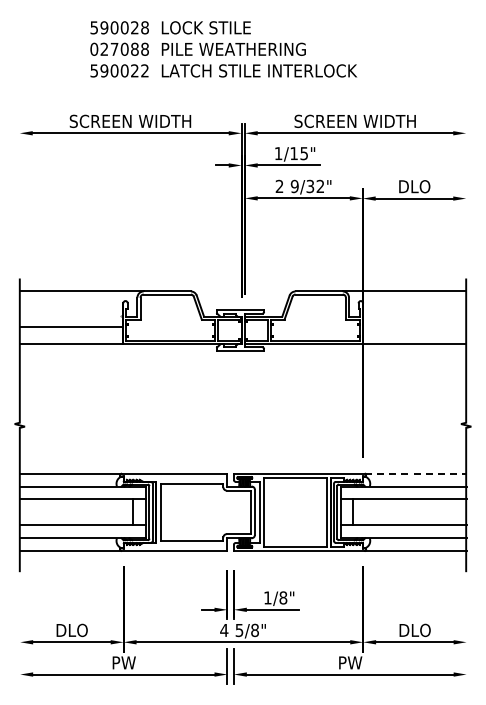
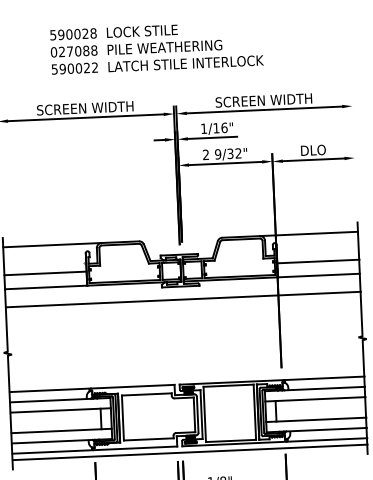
text: (304, 153) -> (224, 127), 1/15" -> 1/16"
line: (414, 326) -> (318, 261), added
line: (243, 366) -> (183, 299), added
line: (415, 473) -> (323, 378), dashed -> solid
line: (243, 559) -> (190, 452), added

